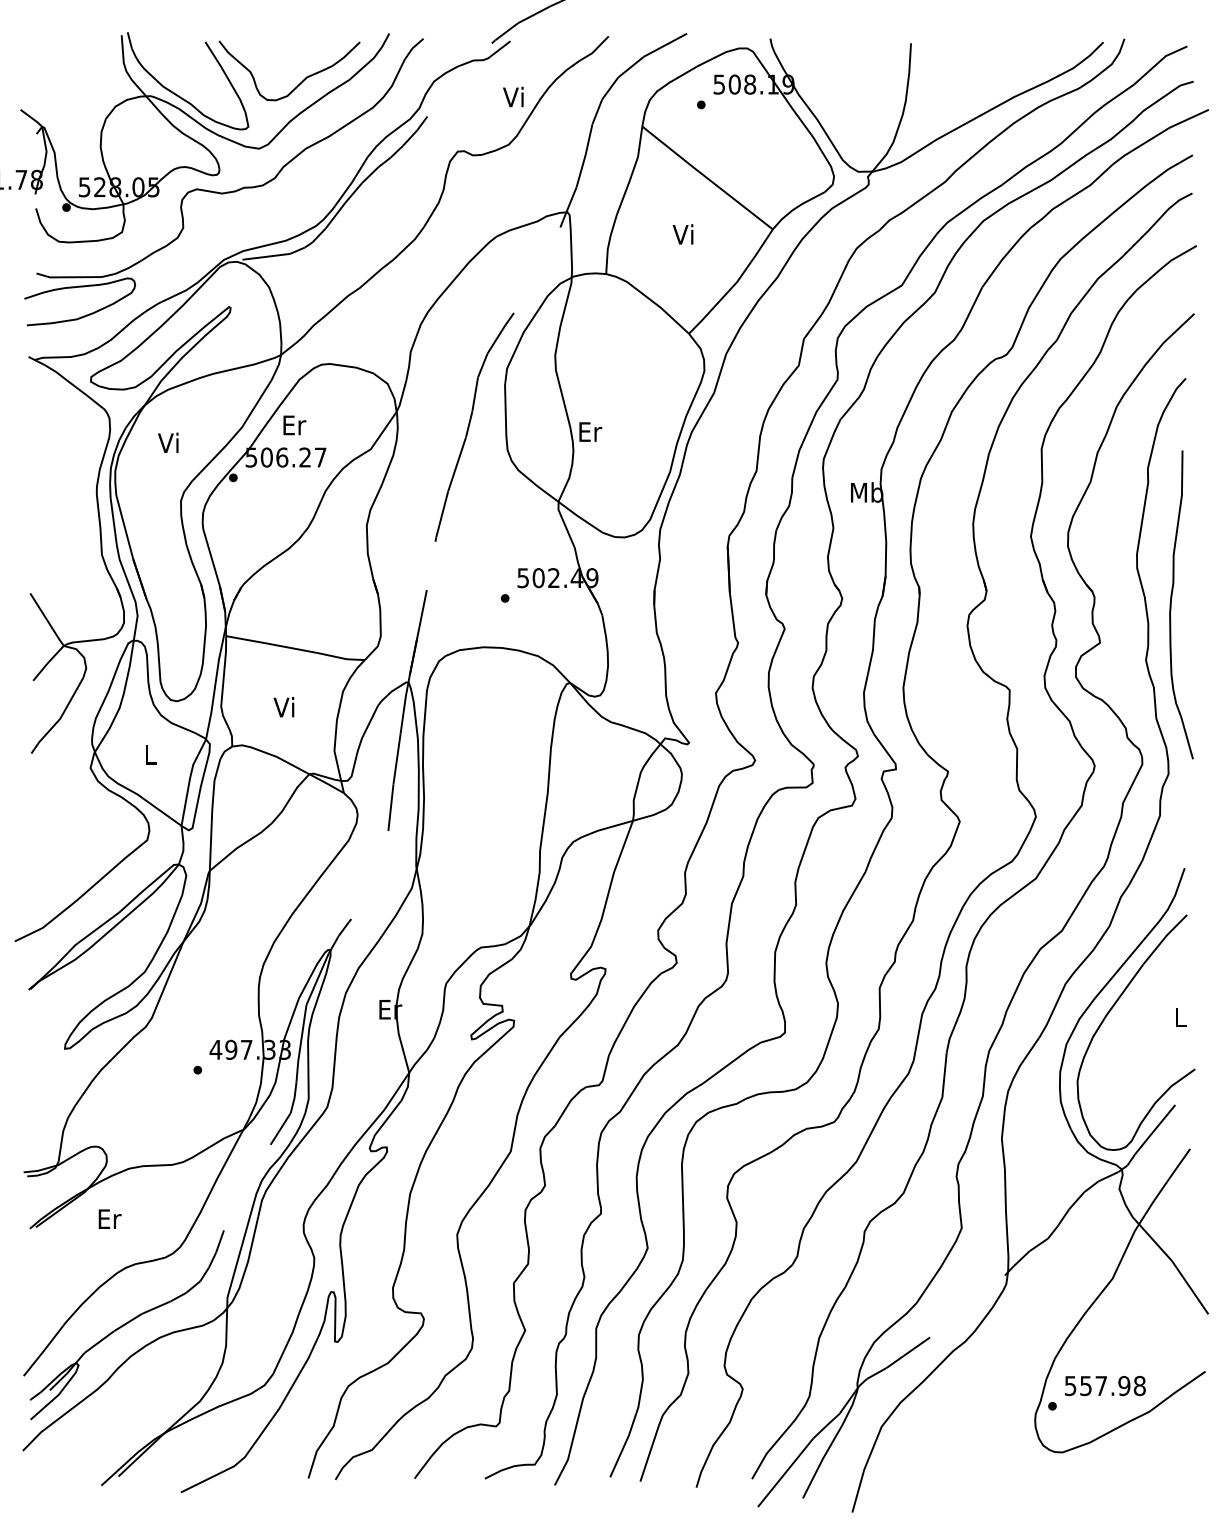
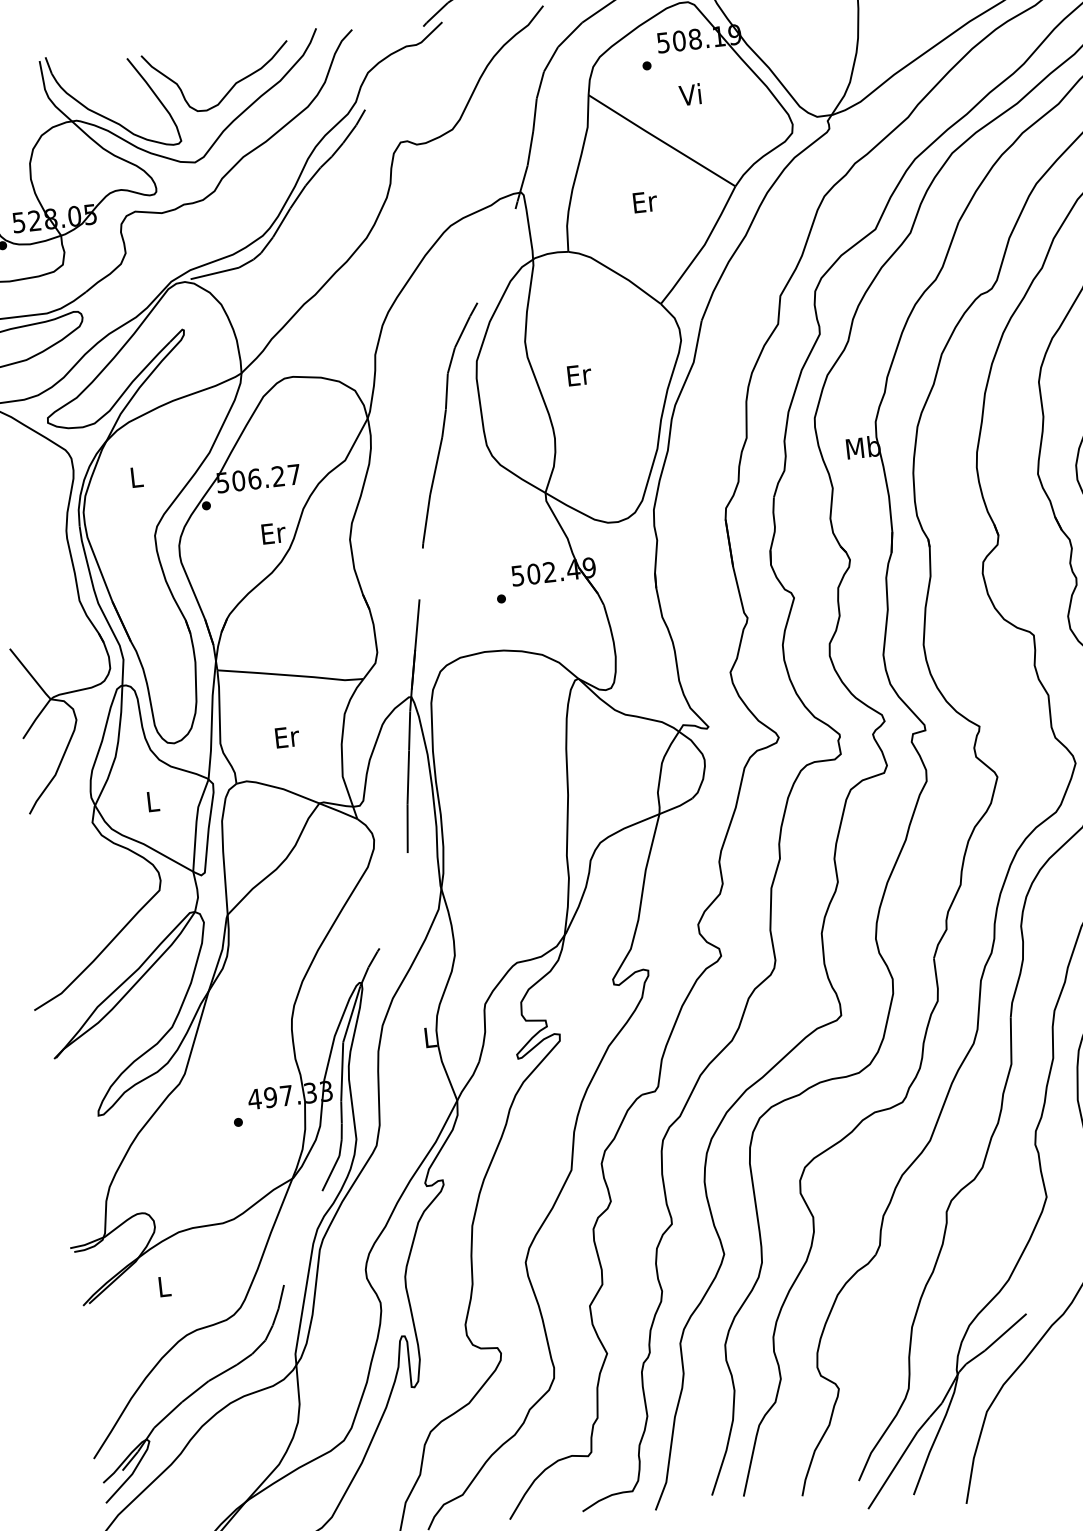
text: (513, 96) -> (690, 94), moved
text: (684, 234) -> (644, 201), Vi -> Er
text: (294, 425) -> (273, 533), moved
text: (590, 431) -> (579, 374), moved
text: (168, 442) -> (135, 476), Vi -> L
text: (285, 707) -> (287, 737), Vi -> Er
text: (390, 1009) -> (430, 1037), Er -> L
text: (109, 1218) -> (164, 1286), Er -> L

